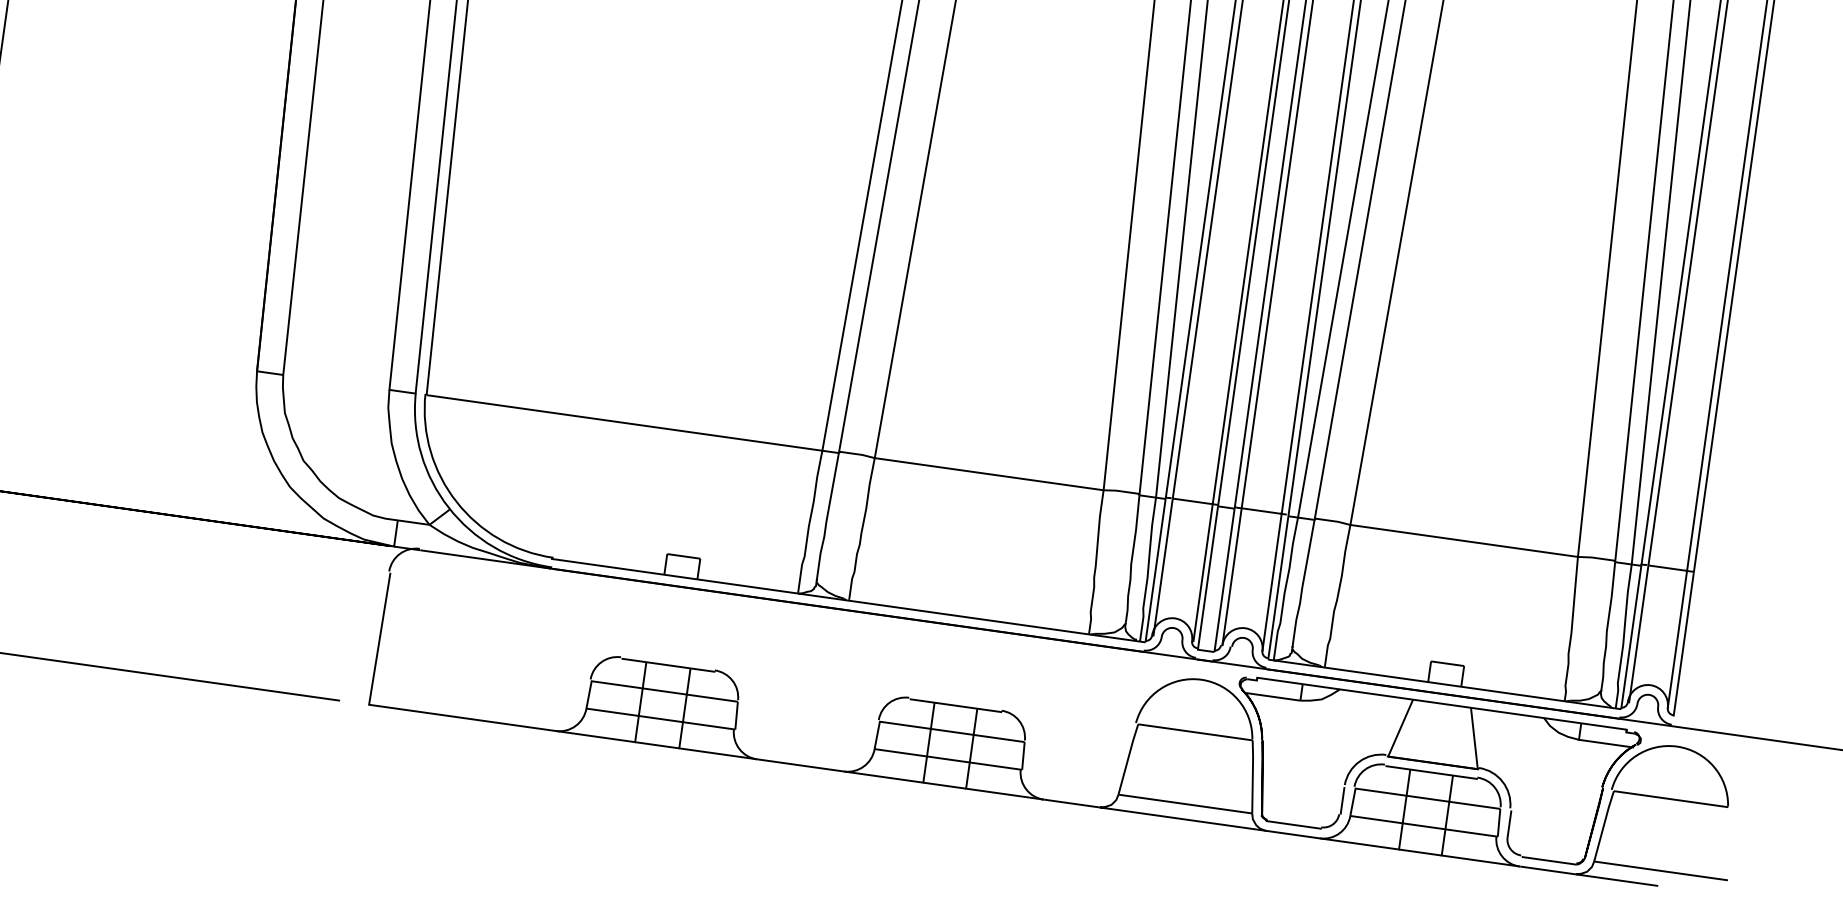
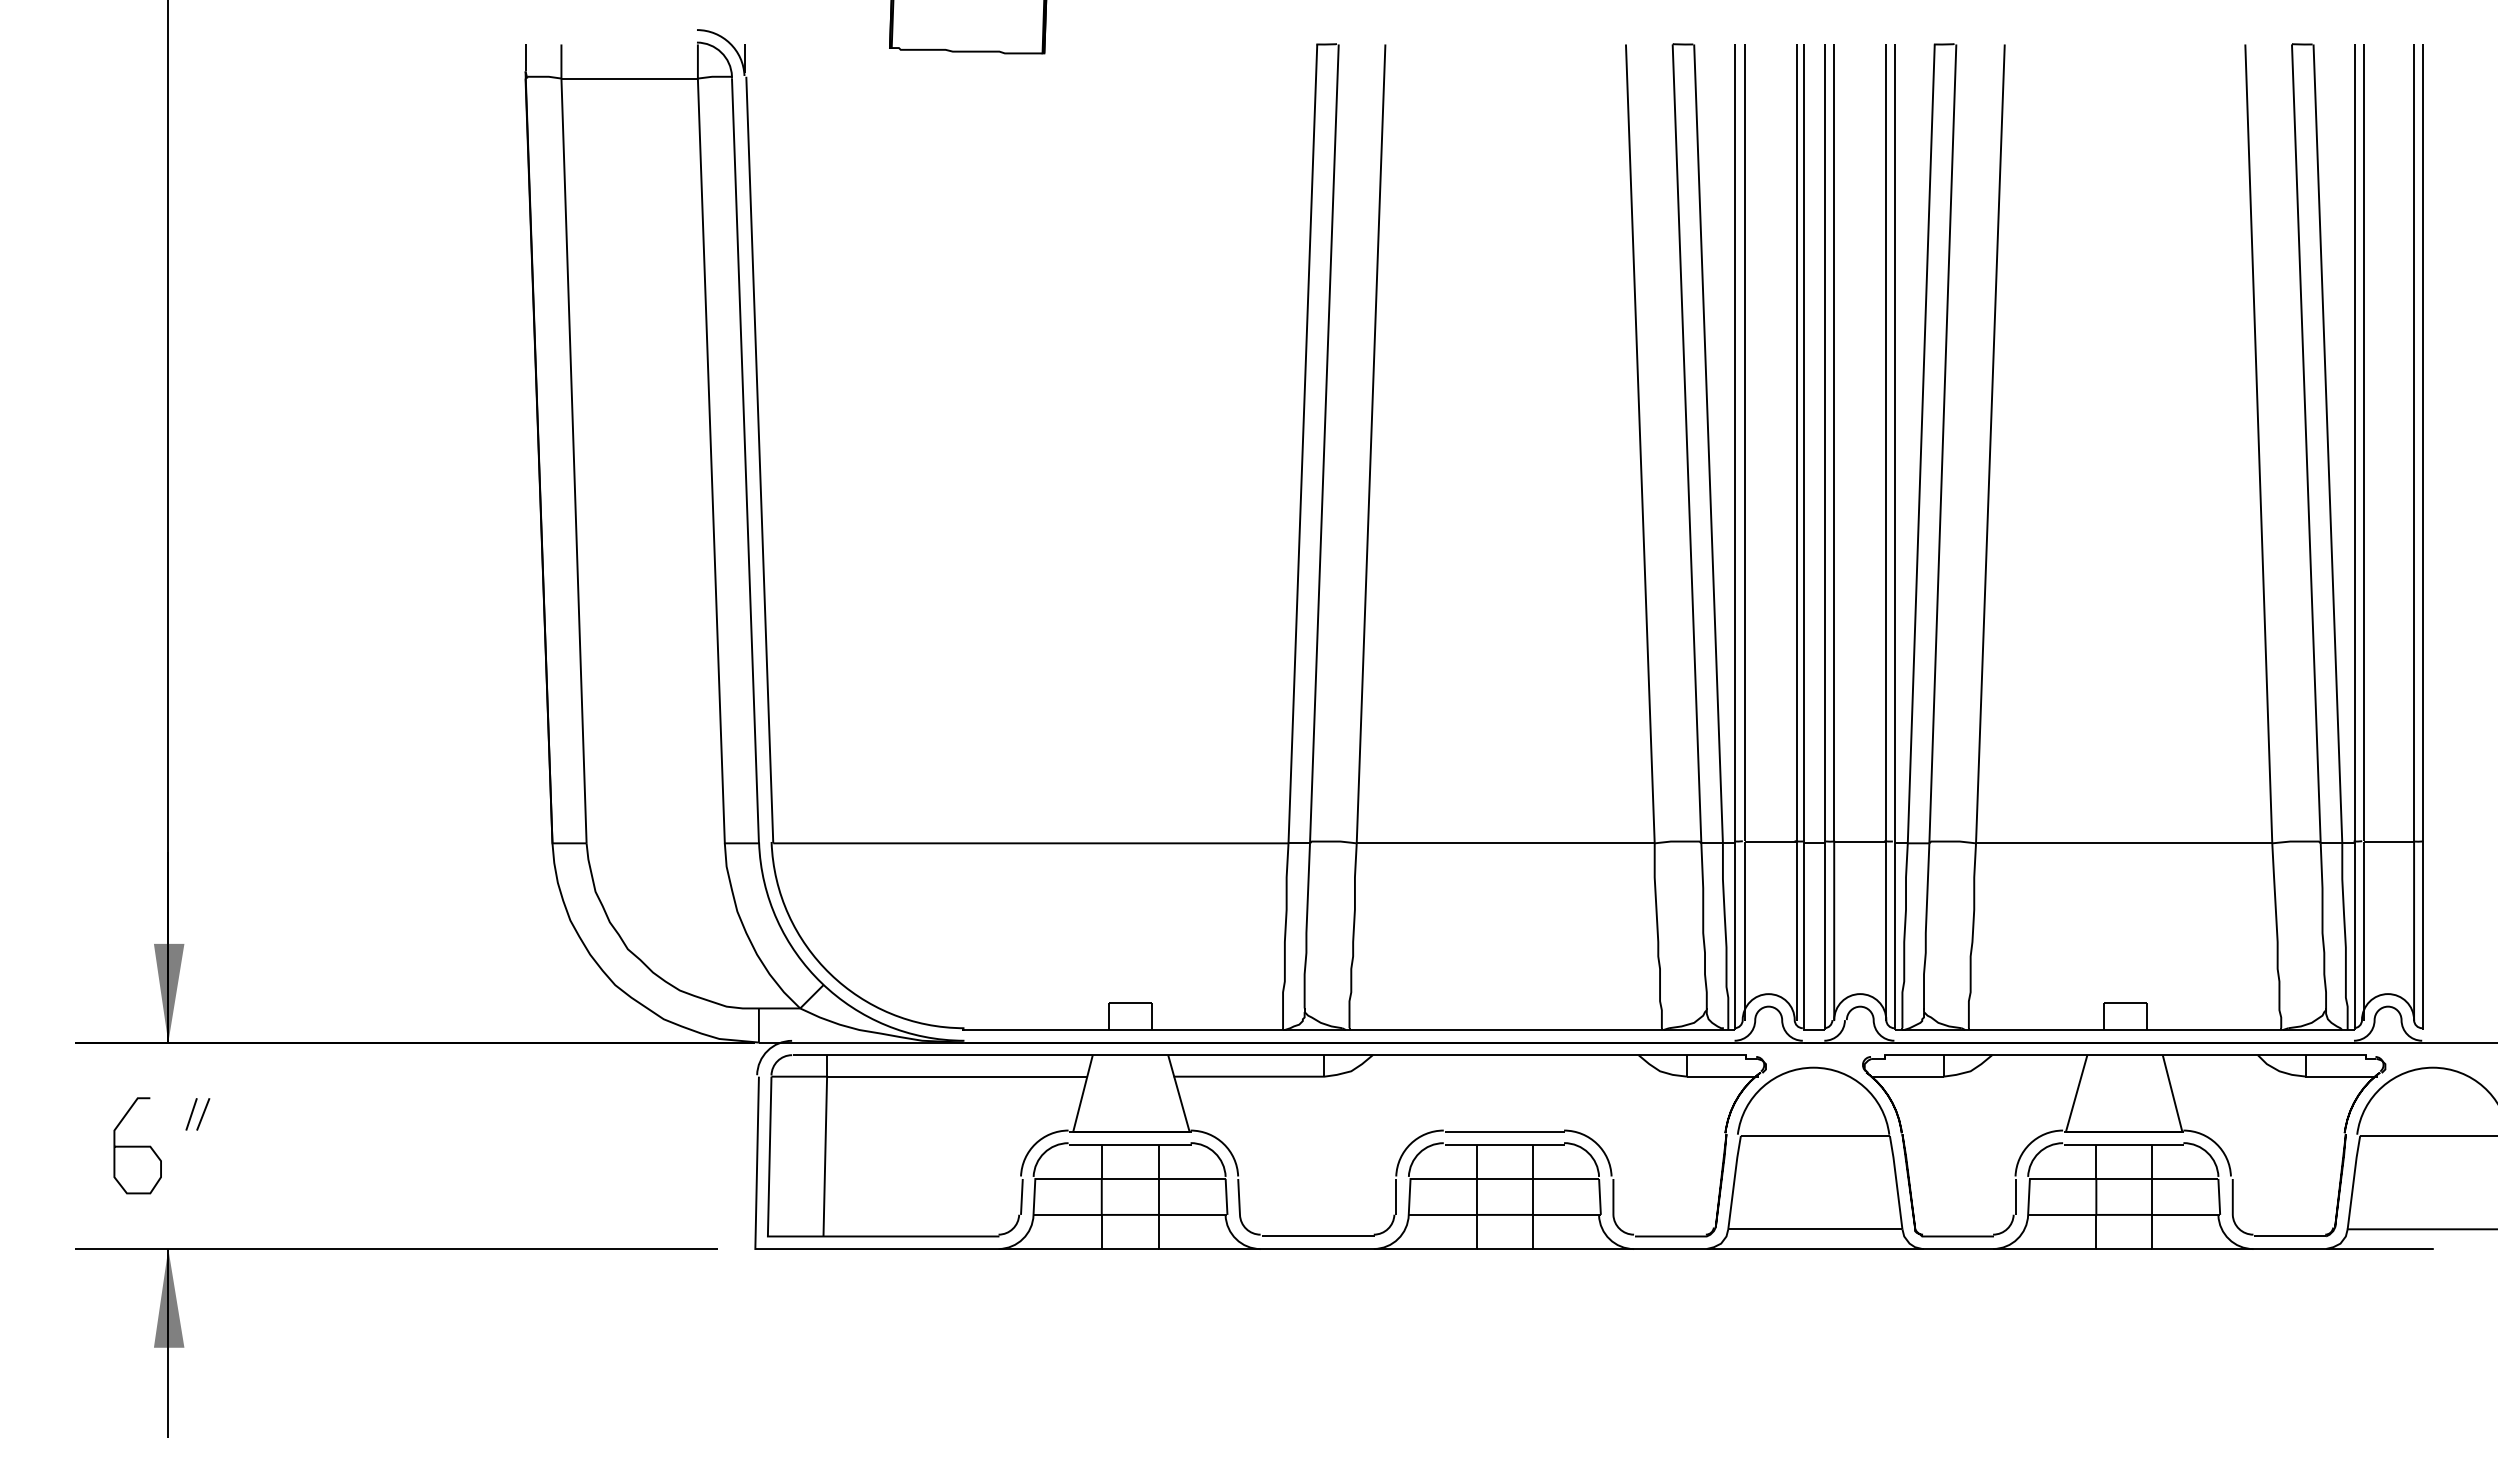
part: (748, 689) -> (1236, 1161), added

